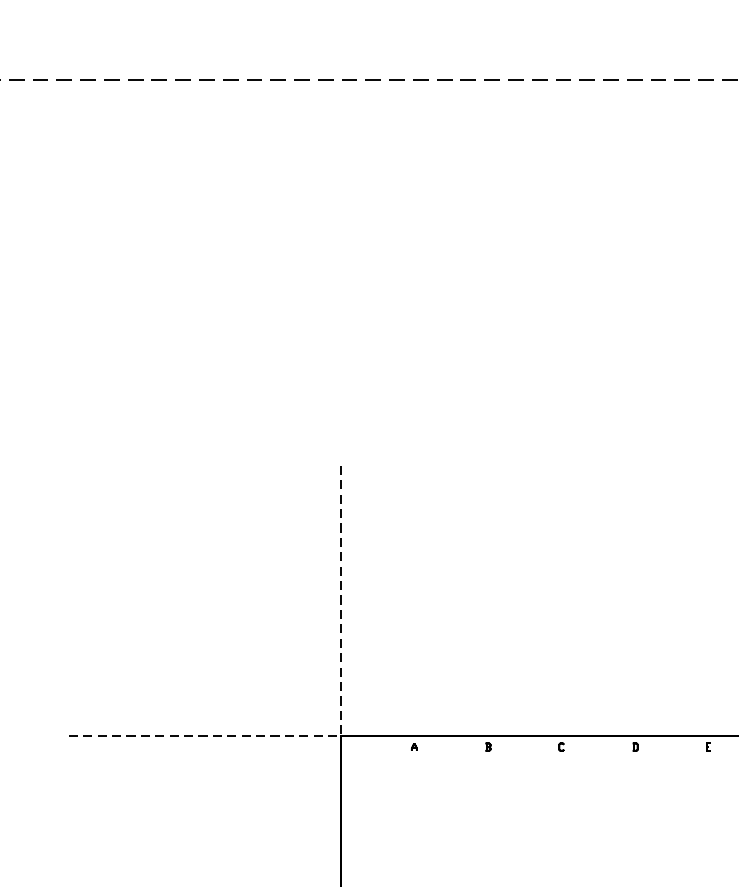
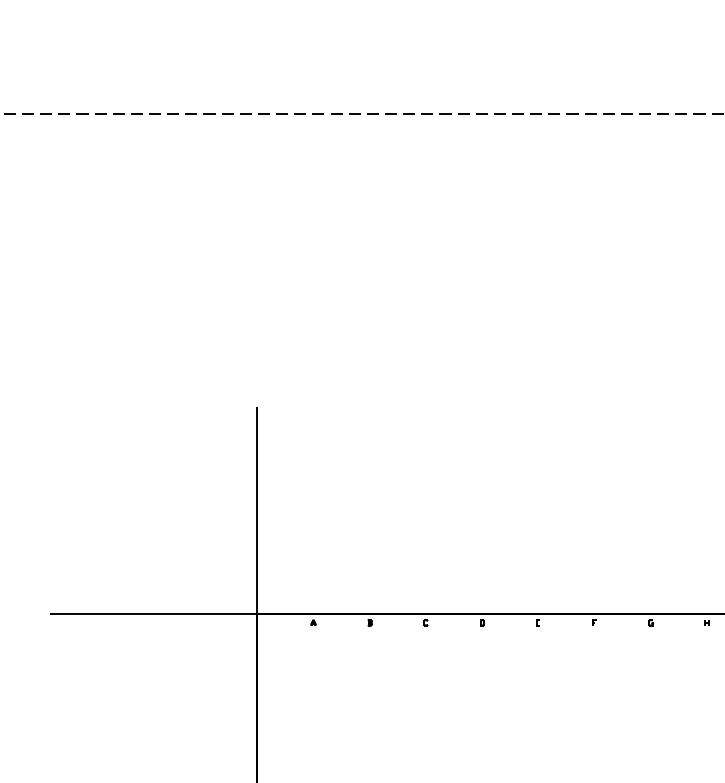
line: (341, 736) -> (257, 614), dashed -> solid

